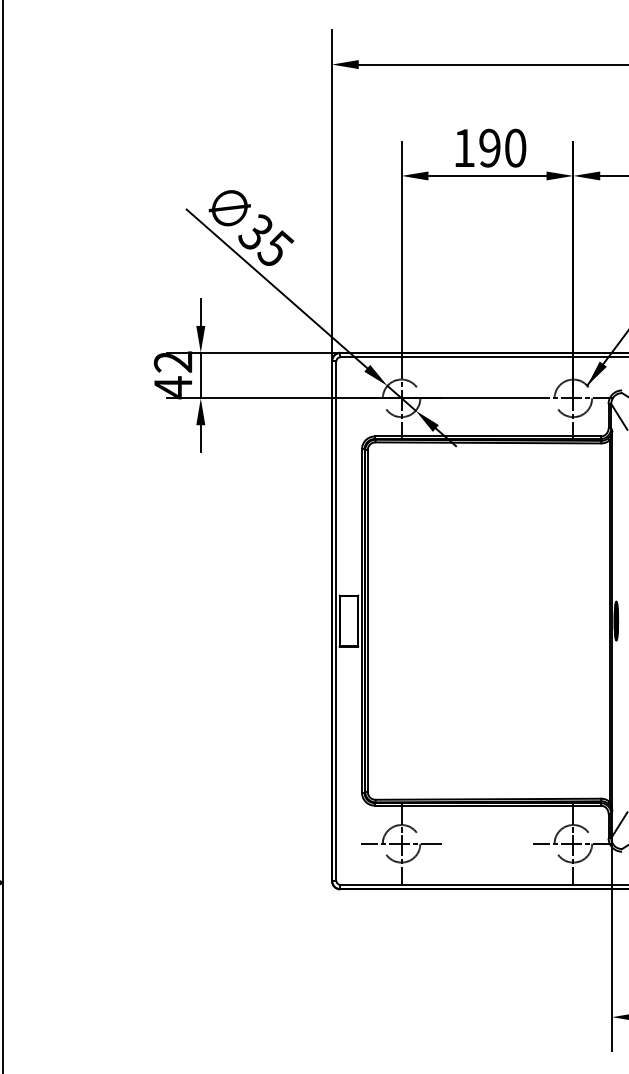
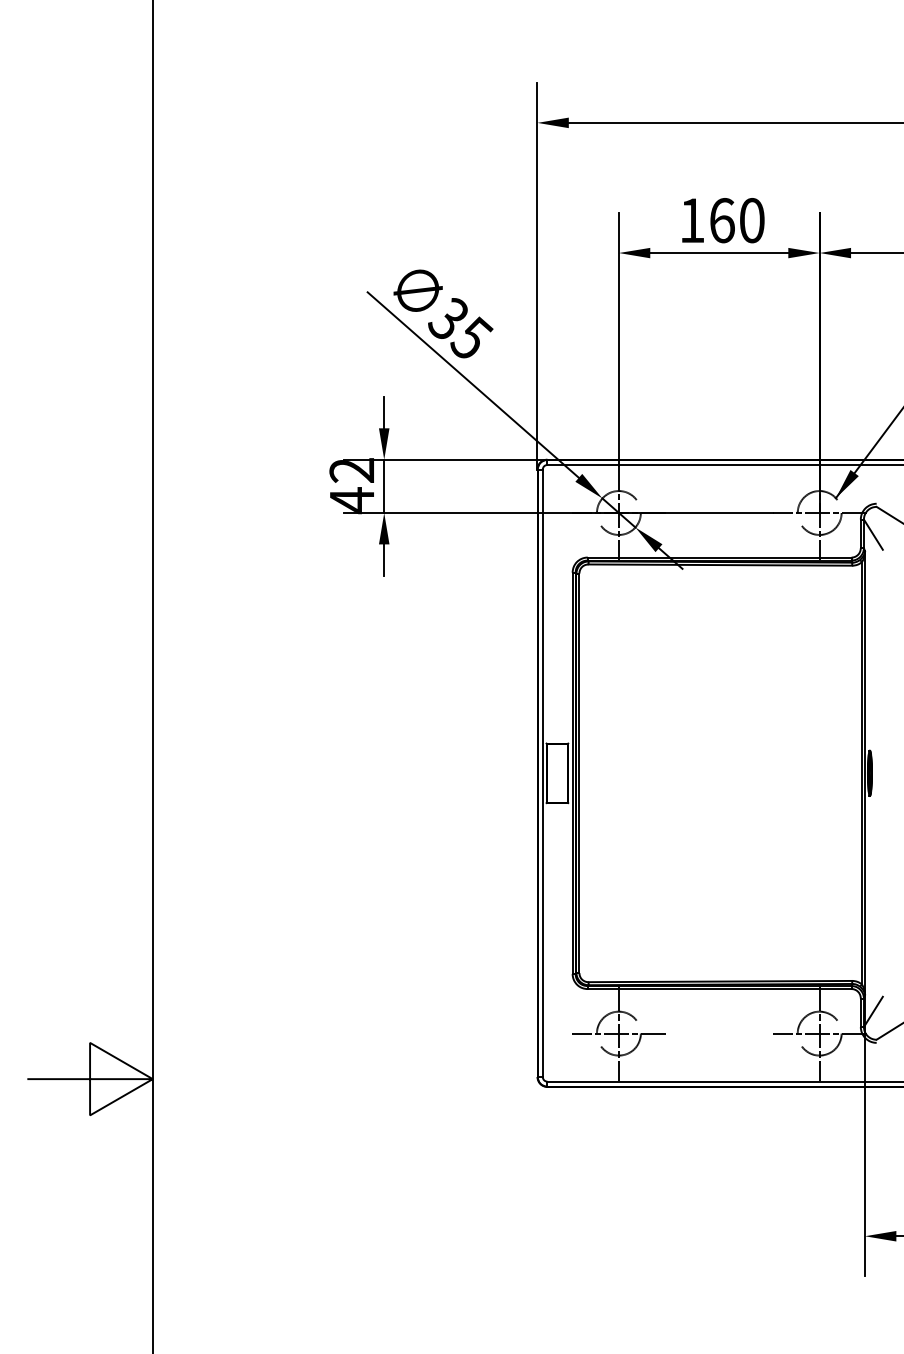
text: (489, 148) -> (721, 220), 190 -> 160

